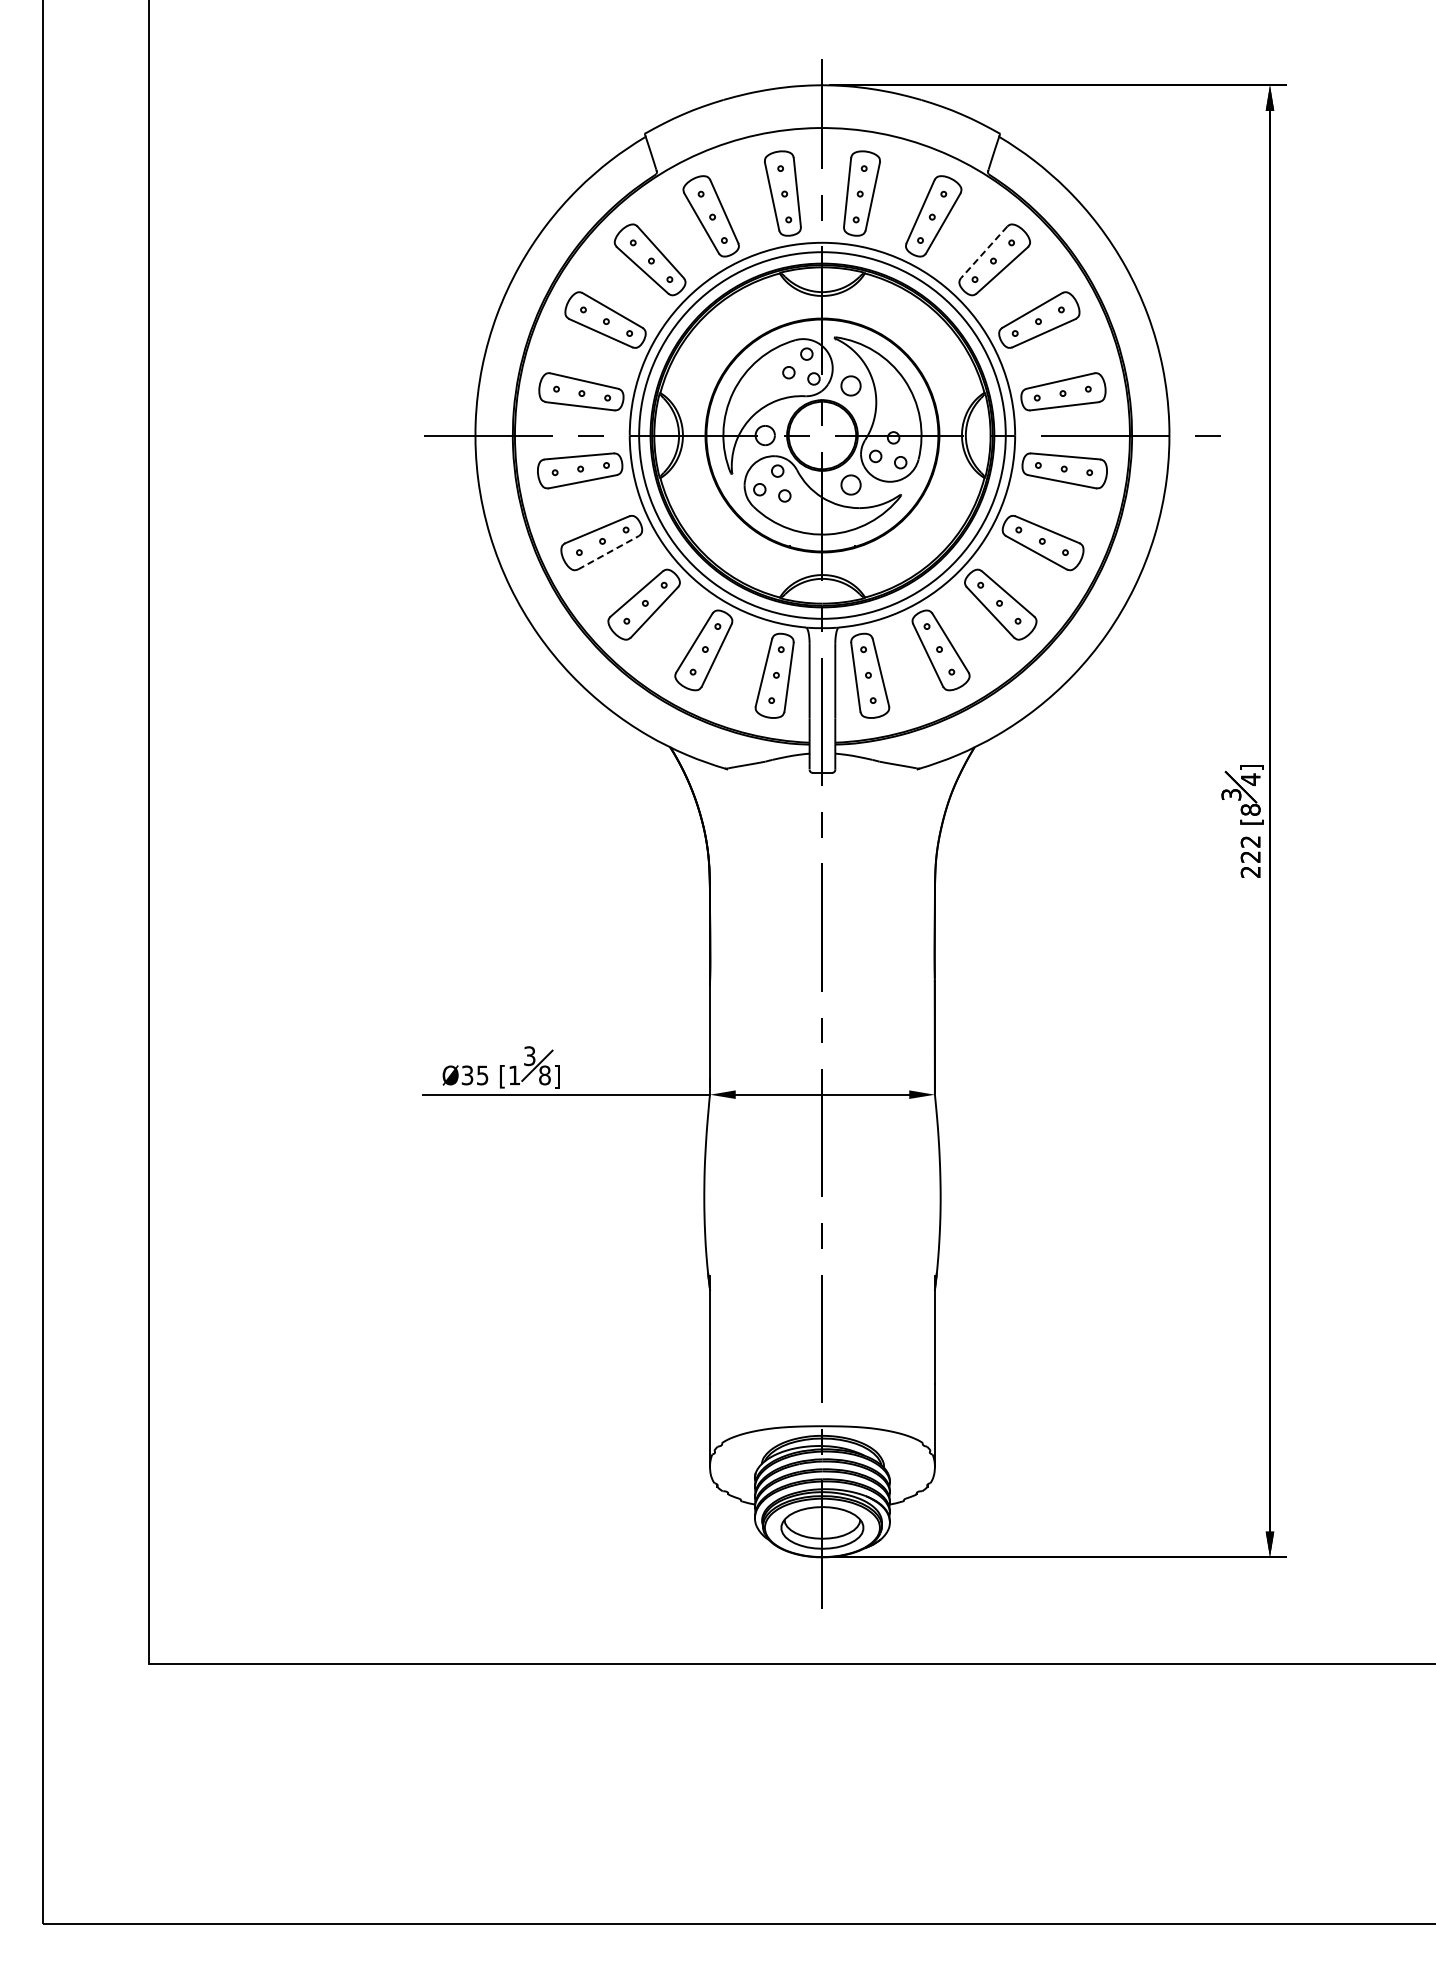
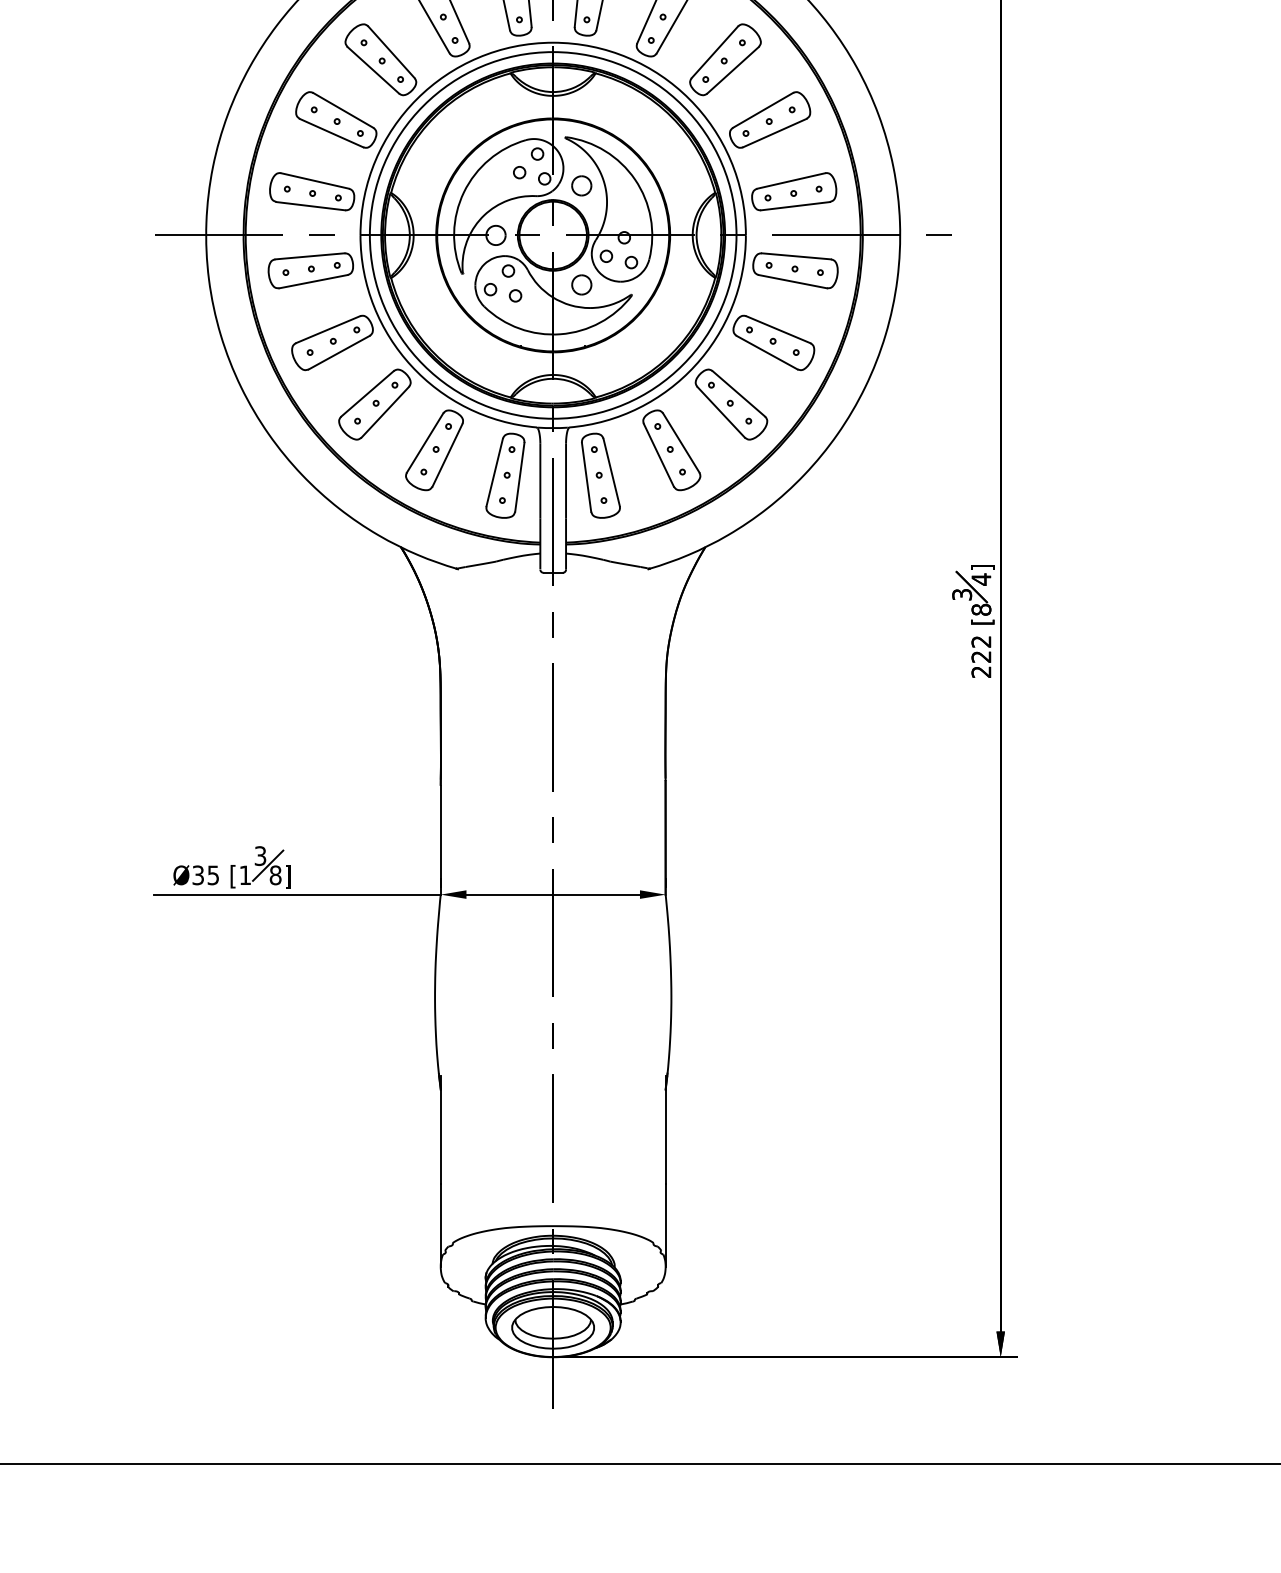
line: (984, 252) -> (715, 52), dashed -> solid
line: (608, 552) -> (339, 352), dashed -> solid

